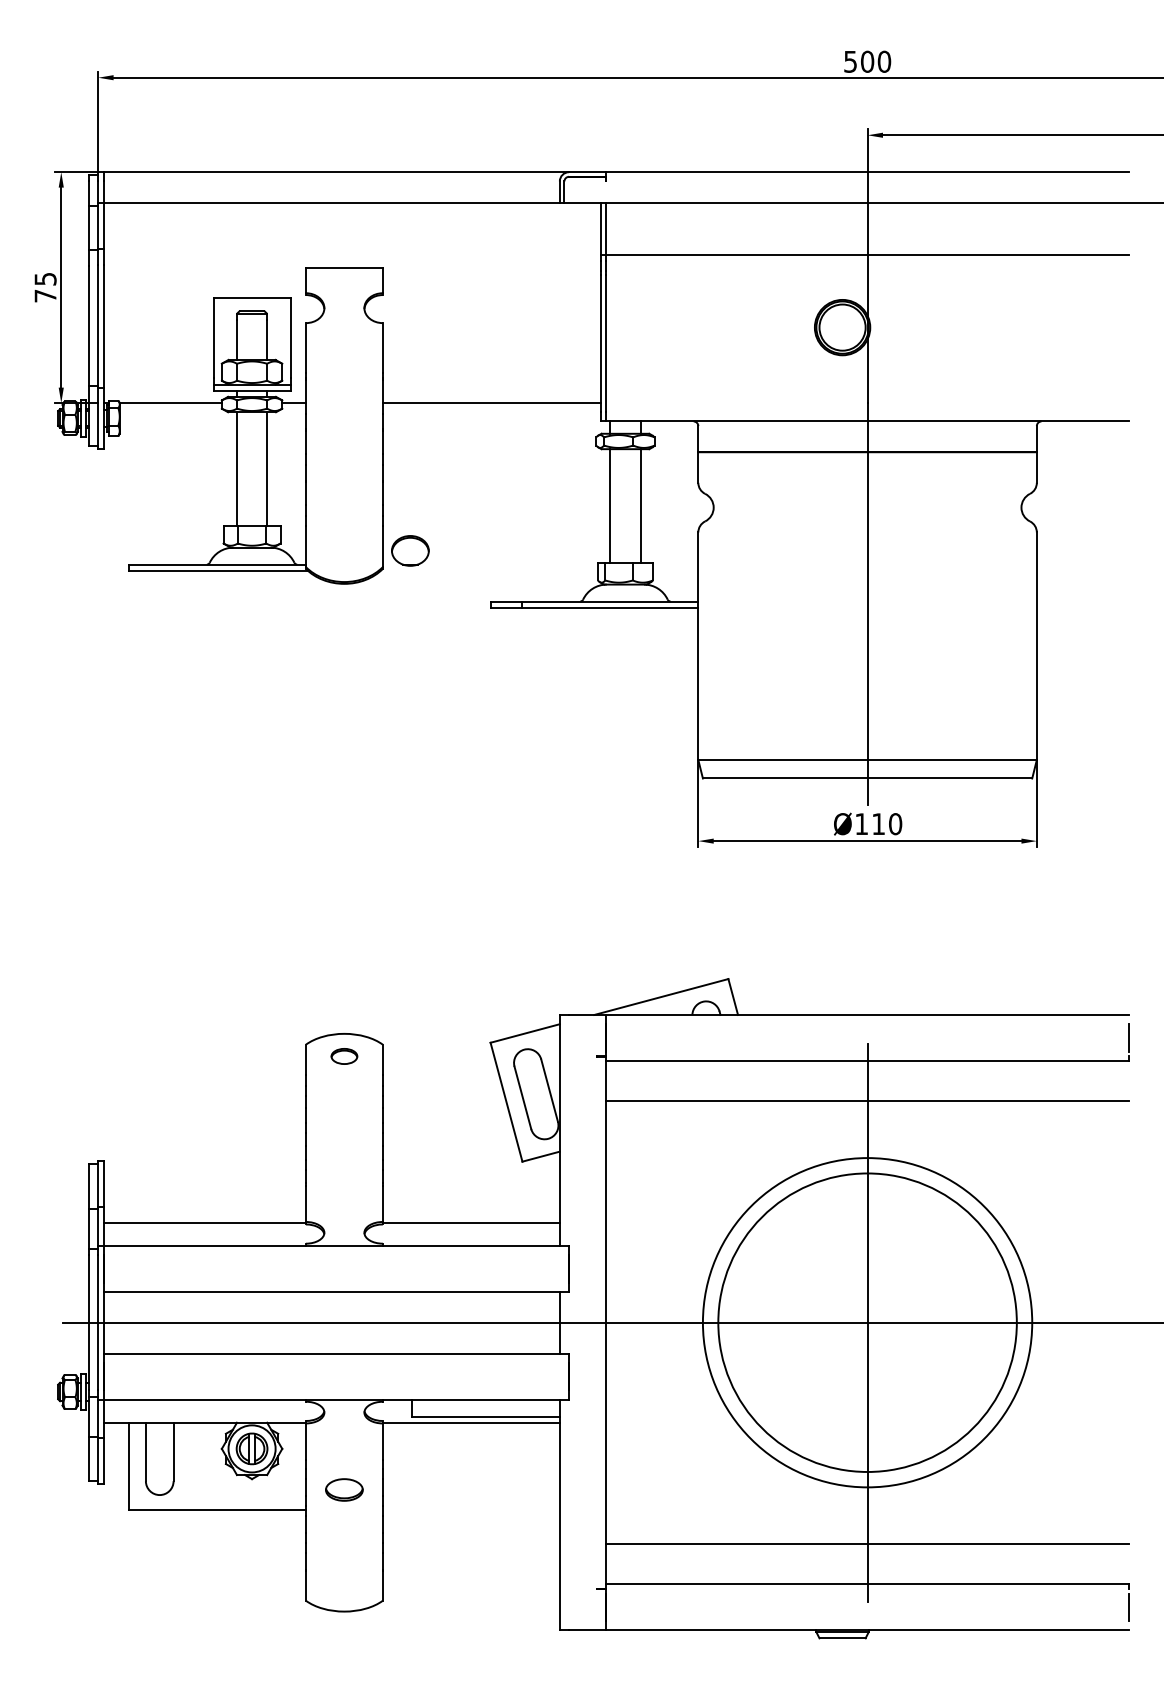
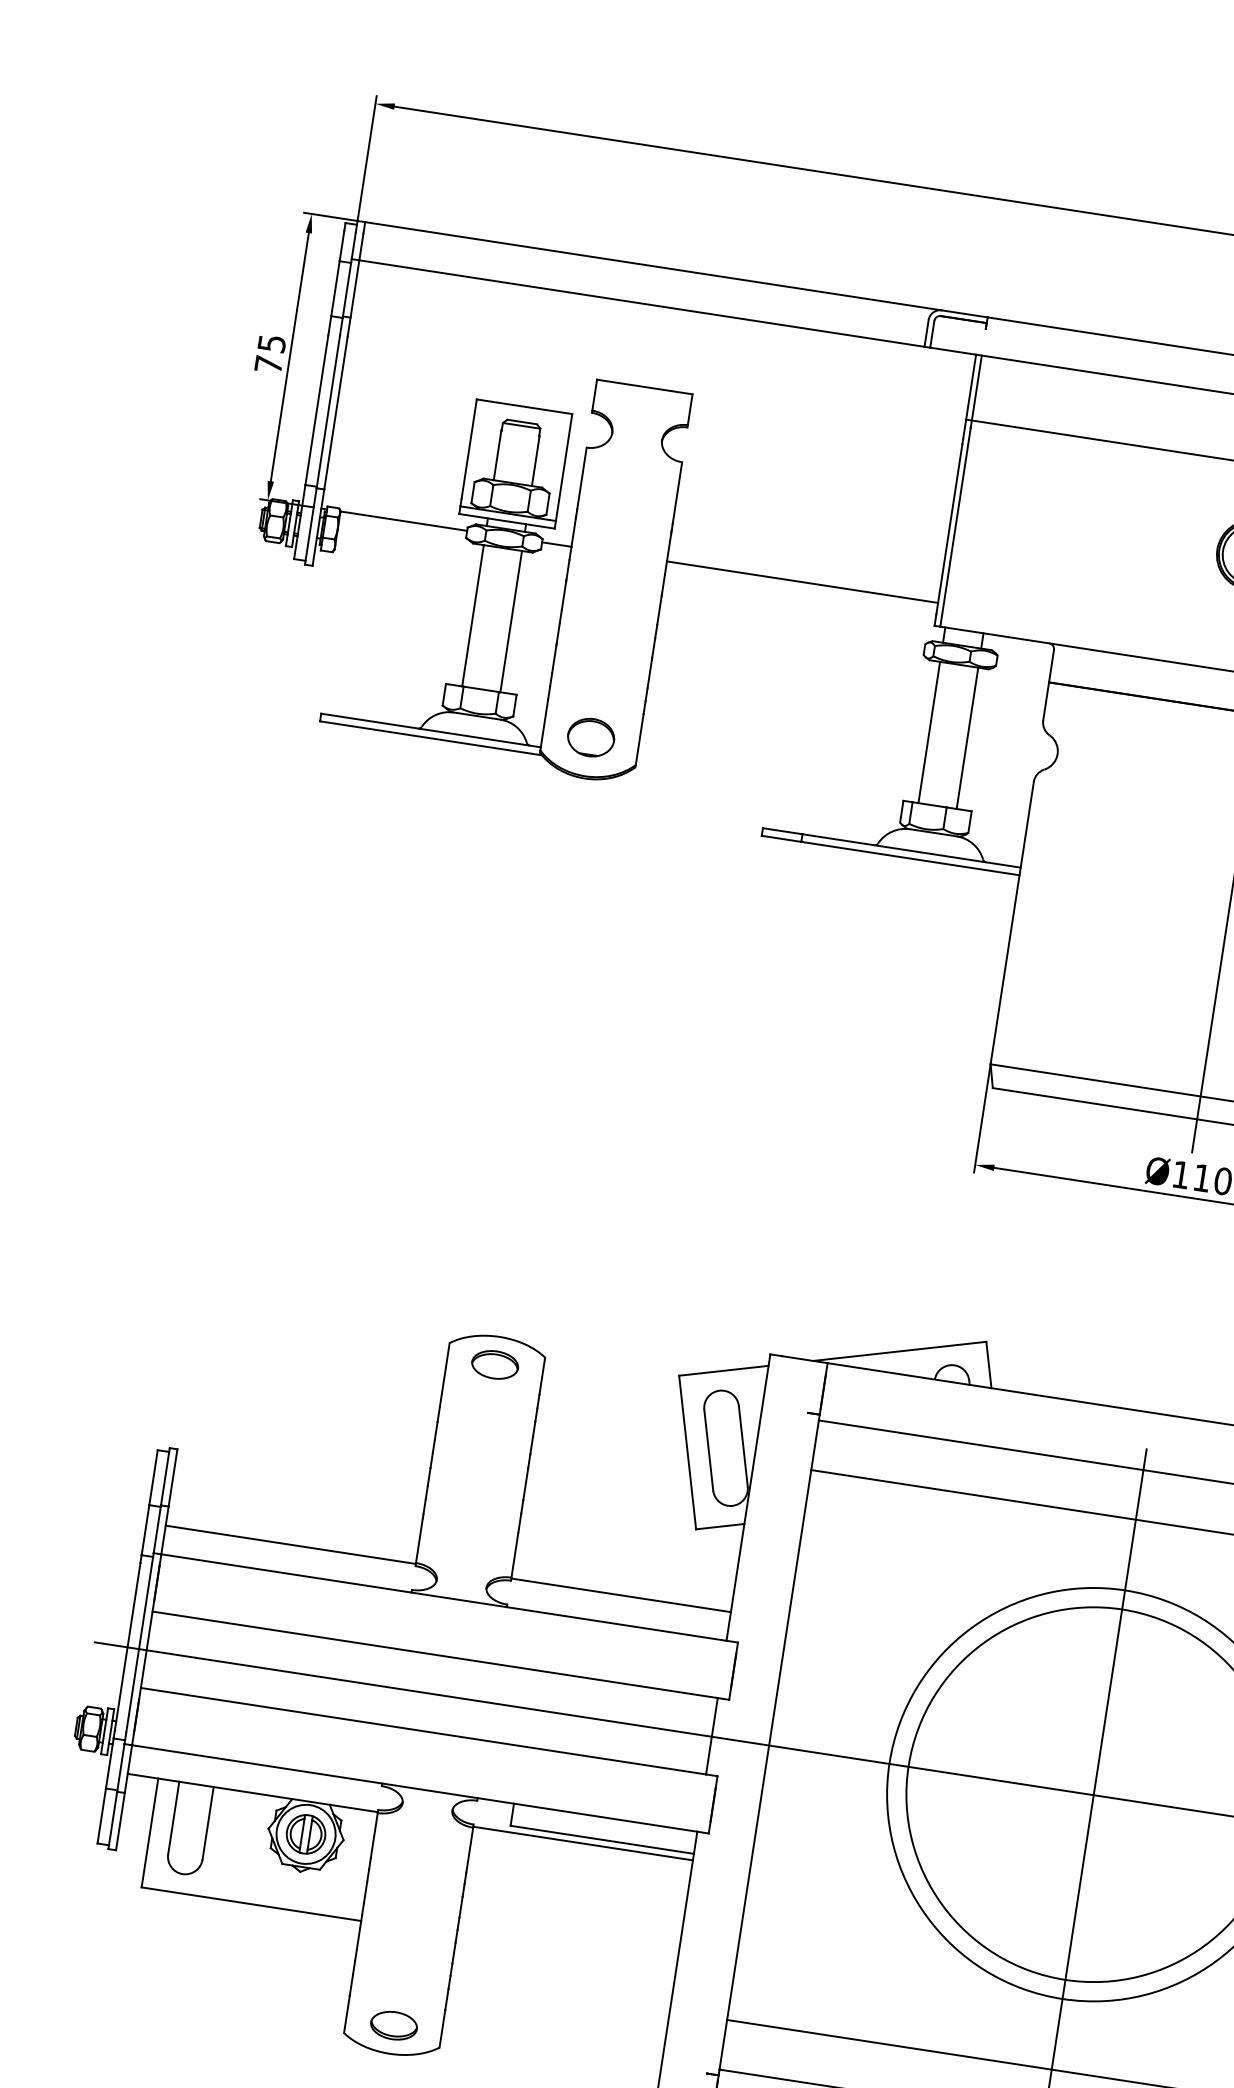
part: (410, 550) -> (591, 737), moved
part: (344, 1056) -> (495, 1365), size x1.43
part: (344, 1489) -> (394, 2025), moved

